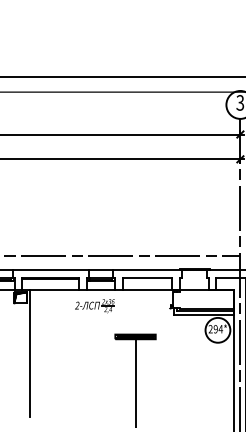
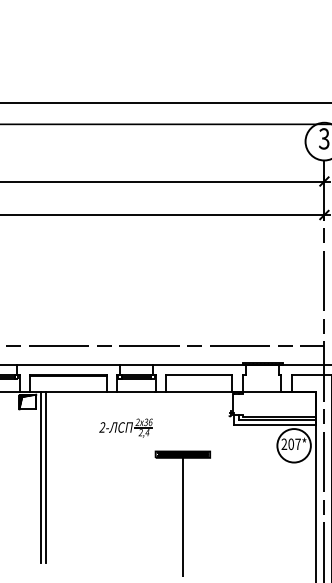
part: (94, 305) -> (125, 427), moved
text: (218, 329) -> (294, 444), 294* -> 207*
line: (33, 353) -> (45, 477), added

